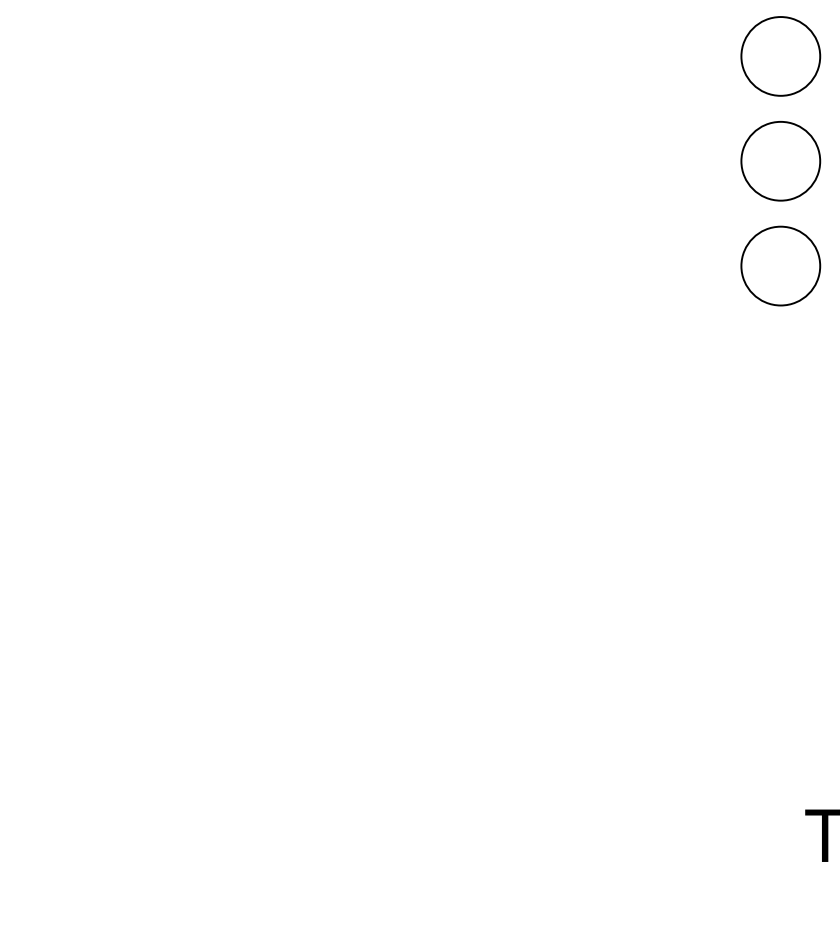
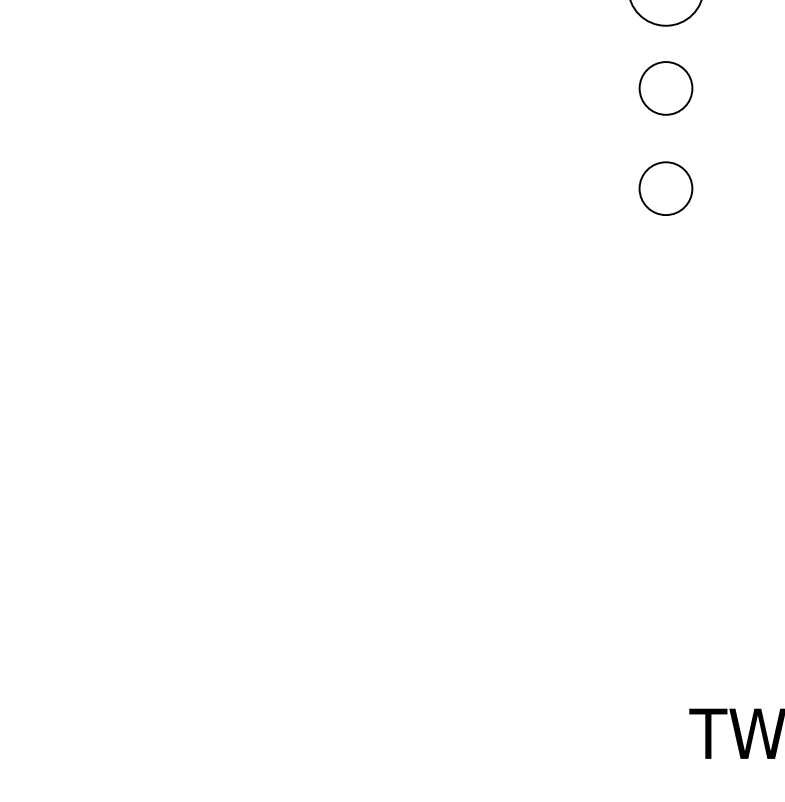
circle: (780, 161) -> (665, 88), size x0.7
circle: (780, 265) -> (665, 188), size x0.7

